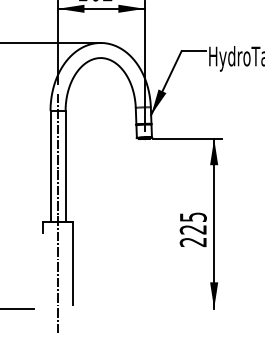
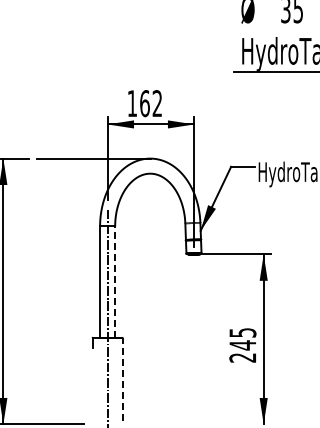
line: (65, 166) -> (115, 282), solid -> dashed
text: (192, 229) -> (242, 345), 225 -> 245
line: (72, 262) -> (122, 378), solid -> dashed

